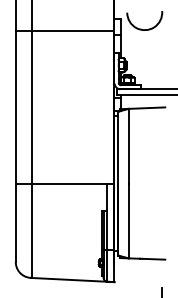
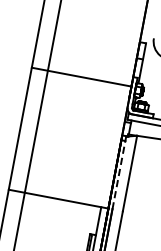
line: (64, 30) -> (81, 76), moved
line: (118, 149) -> (119, 174), solid -> dashed

